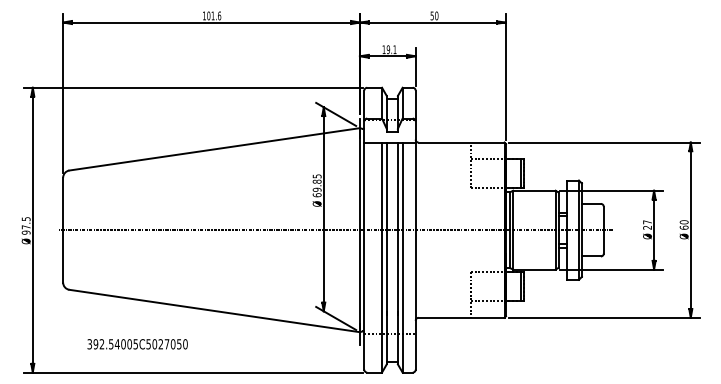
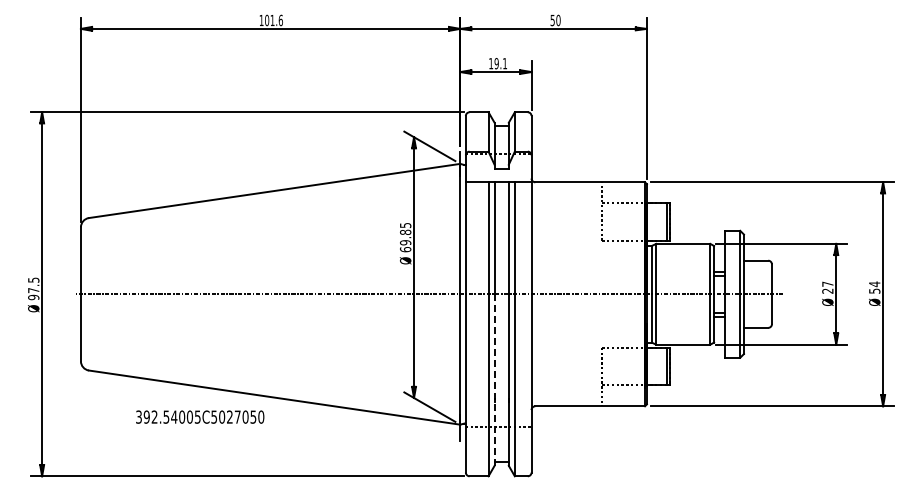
text: (684, 224) -> (874, 287), 60 -> 54
line: (386, 297) -> (494, 380), solid -> dashed
text: (137, 343) -> (200, 416), moved

